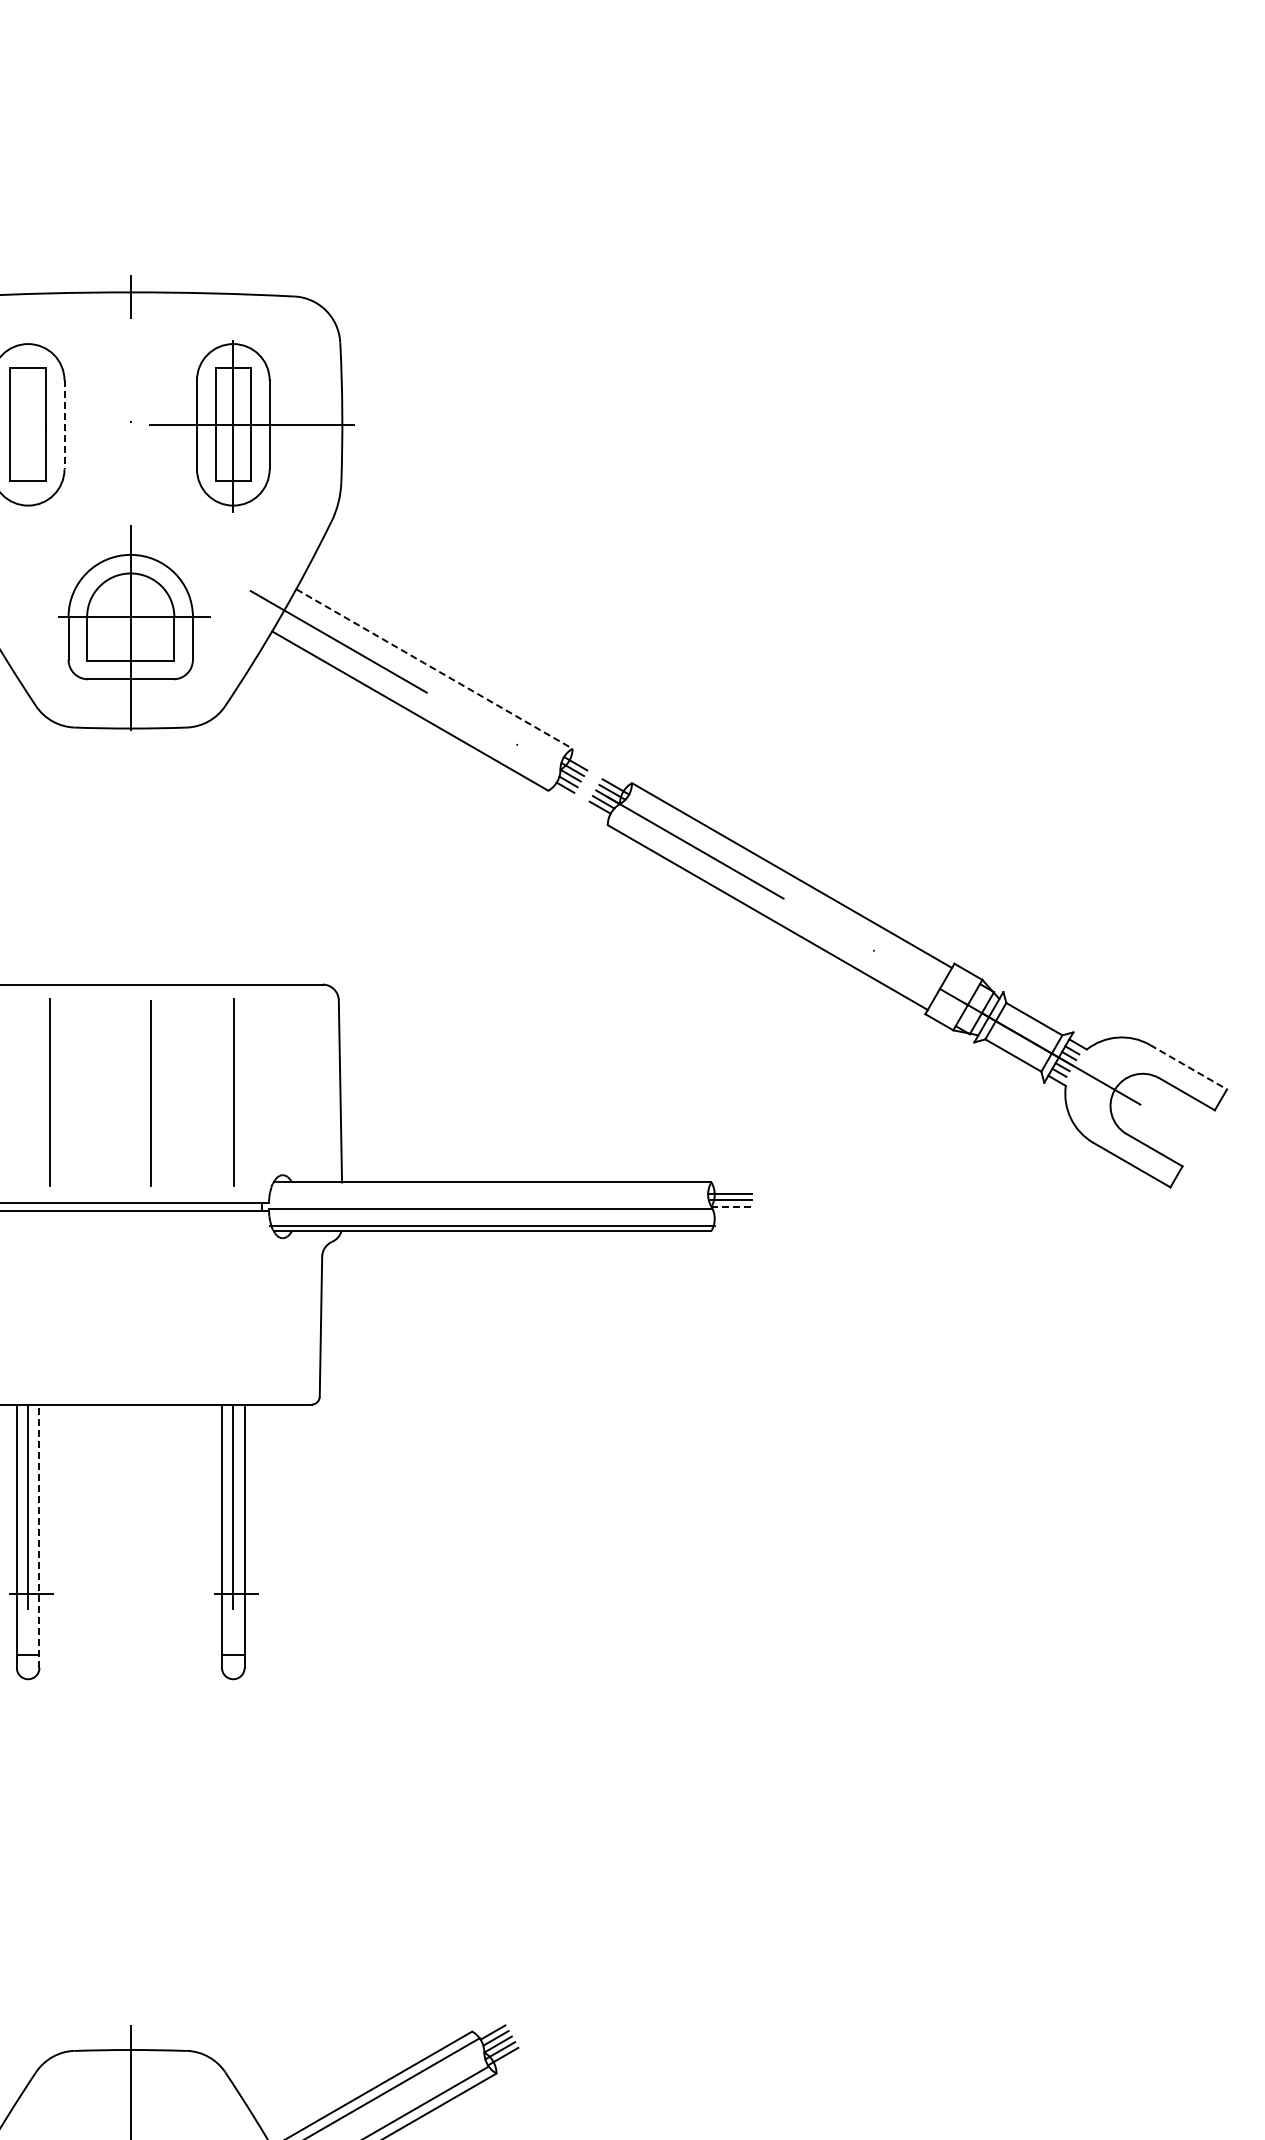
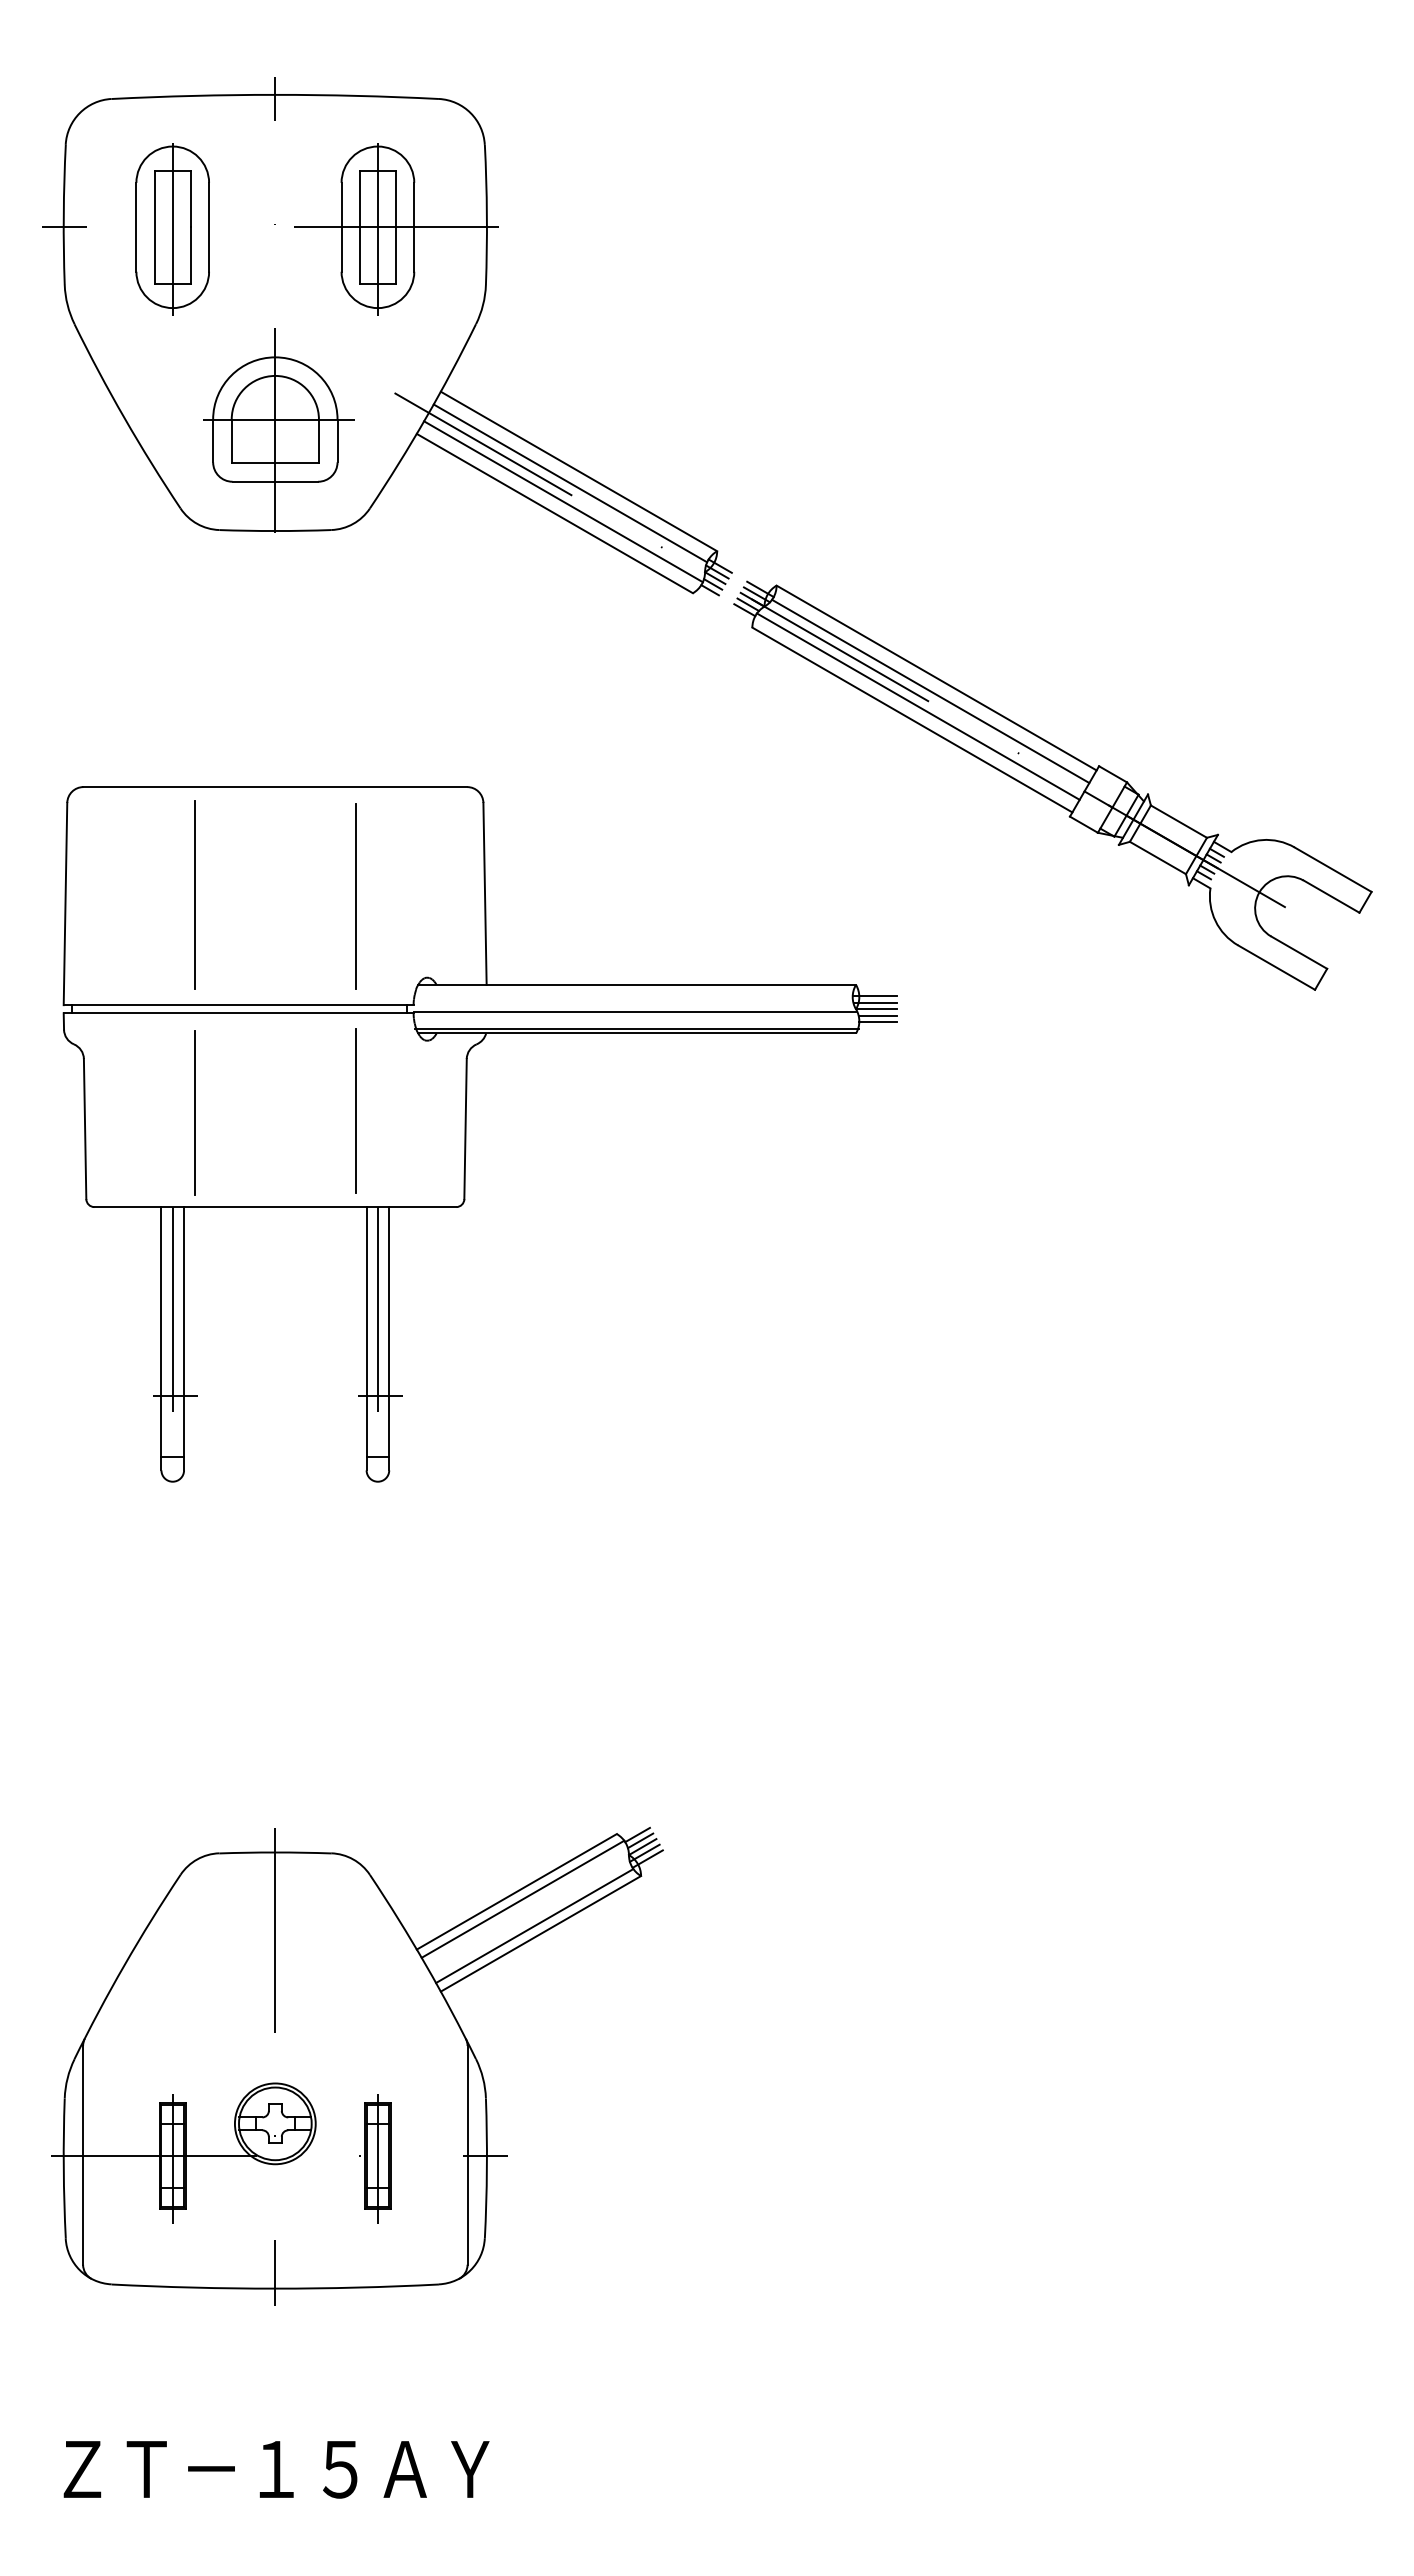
line: (64, 425) -> (209, 227), dashed -> solid
line: (27, 426) -> (172, 228), added
line: (434, 669) -> (579, 471), dashed -> solid
line: (424, 681) -> (569, 483), added
line: (418, 699) -> (563, 501), added
line: (785, 889) -> (930, 691), added
line: (772, 904) -> (917, 706), added
line: (1188, 1067) -> (1333, 869), dashed -> solid
line: (233, 1092) -> (378, 894), removed
line: (149, 1094) -> (355, 896), moved
line: (731, 1207) -> (876, 1009), dashed -> solid
line: (732, 1213) -> (877, 1015), added
line: (732, 1220) -> (877, 1022), added
line: (211, 1308) -> (356, 1110), added
line: (49, 1311) -> (194, 1113), added
line: (39, 1536) -> (184, 1338), dashed -> solid

